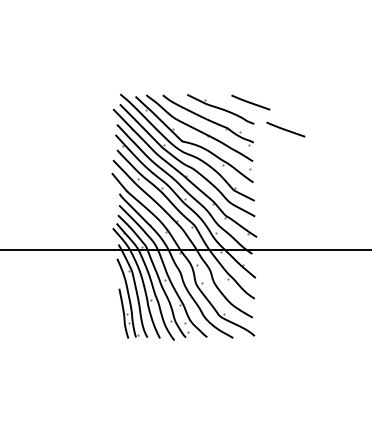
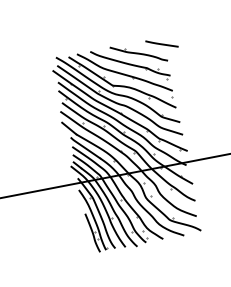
line: (285, 129) -> (193, 60), removed

